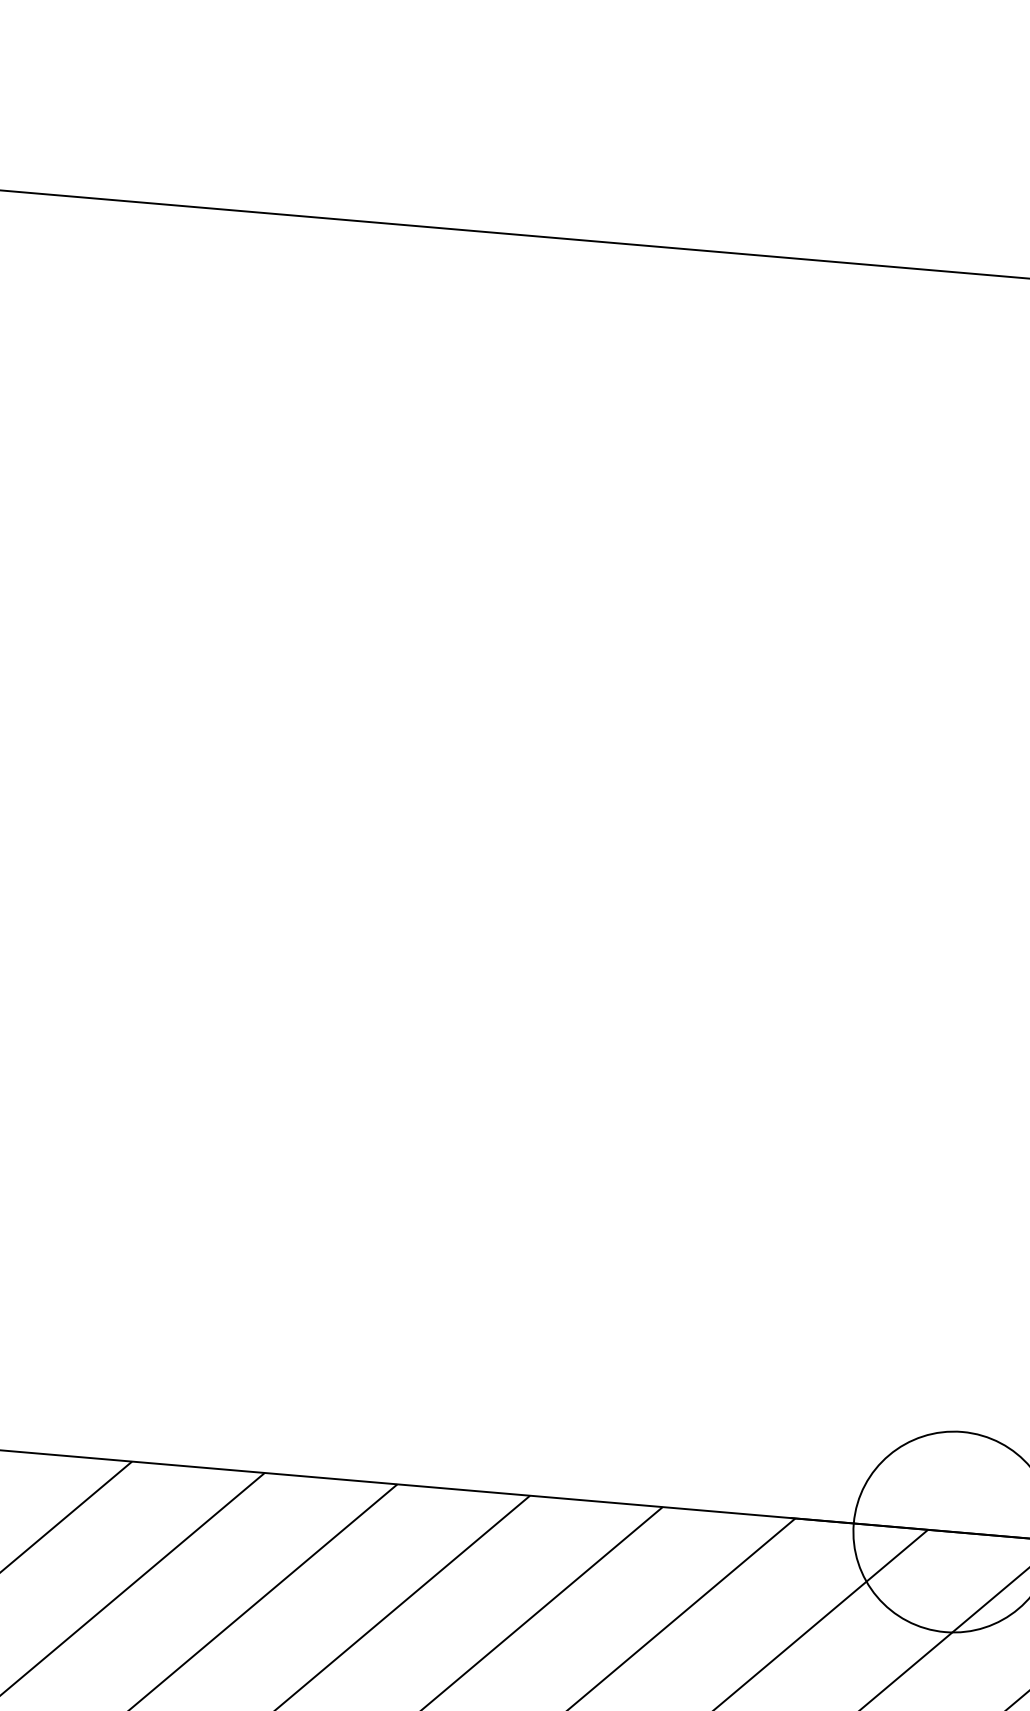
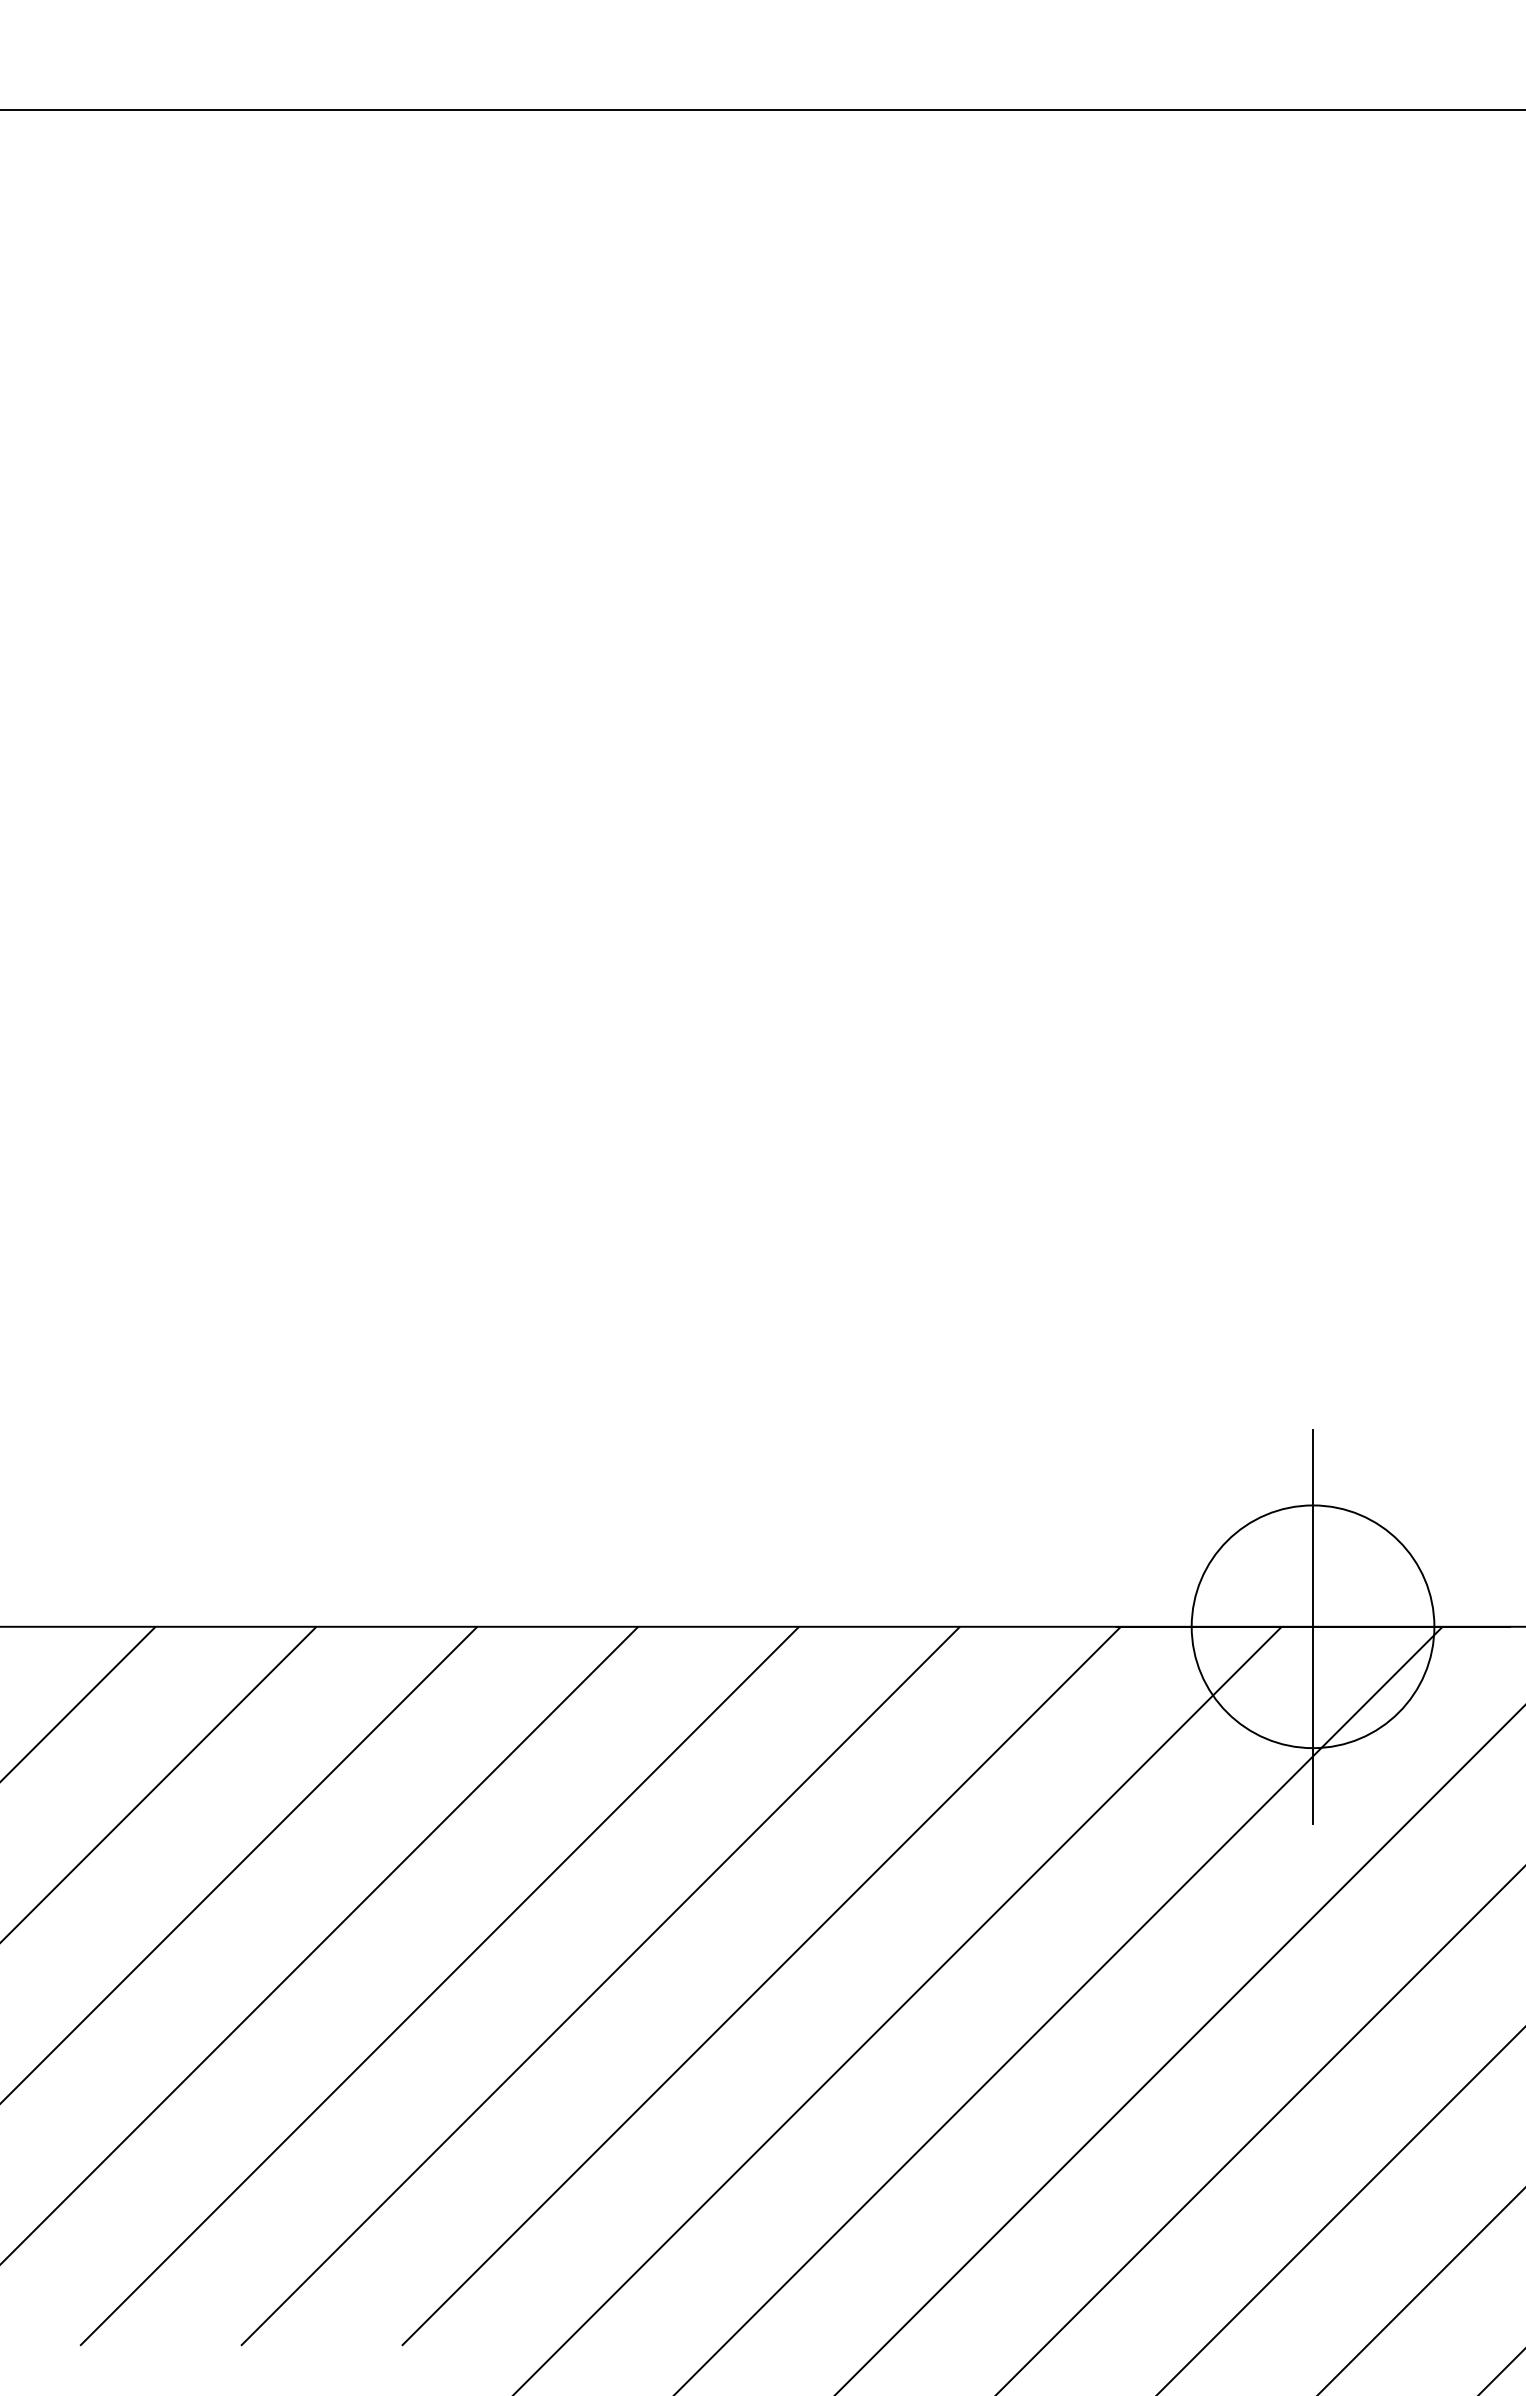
line: (954, 1531) -> (1313, 1626), added

